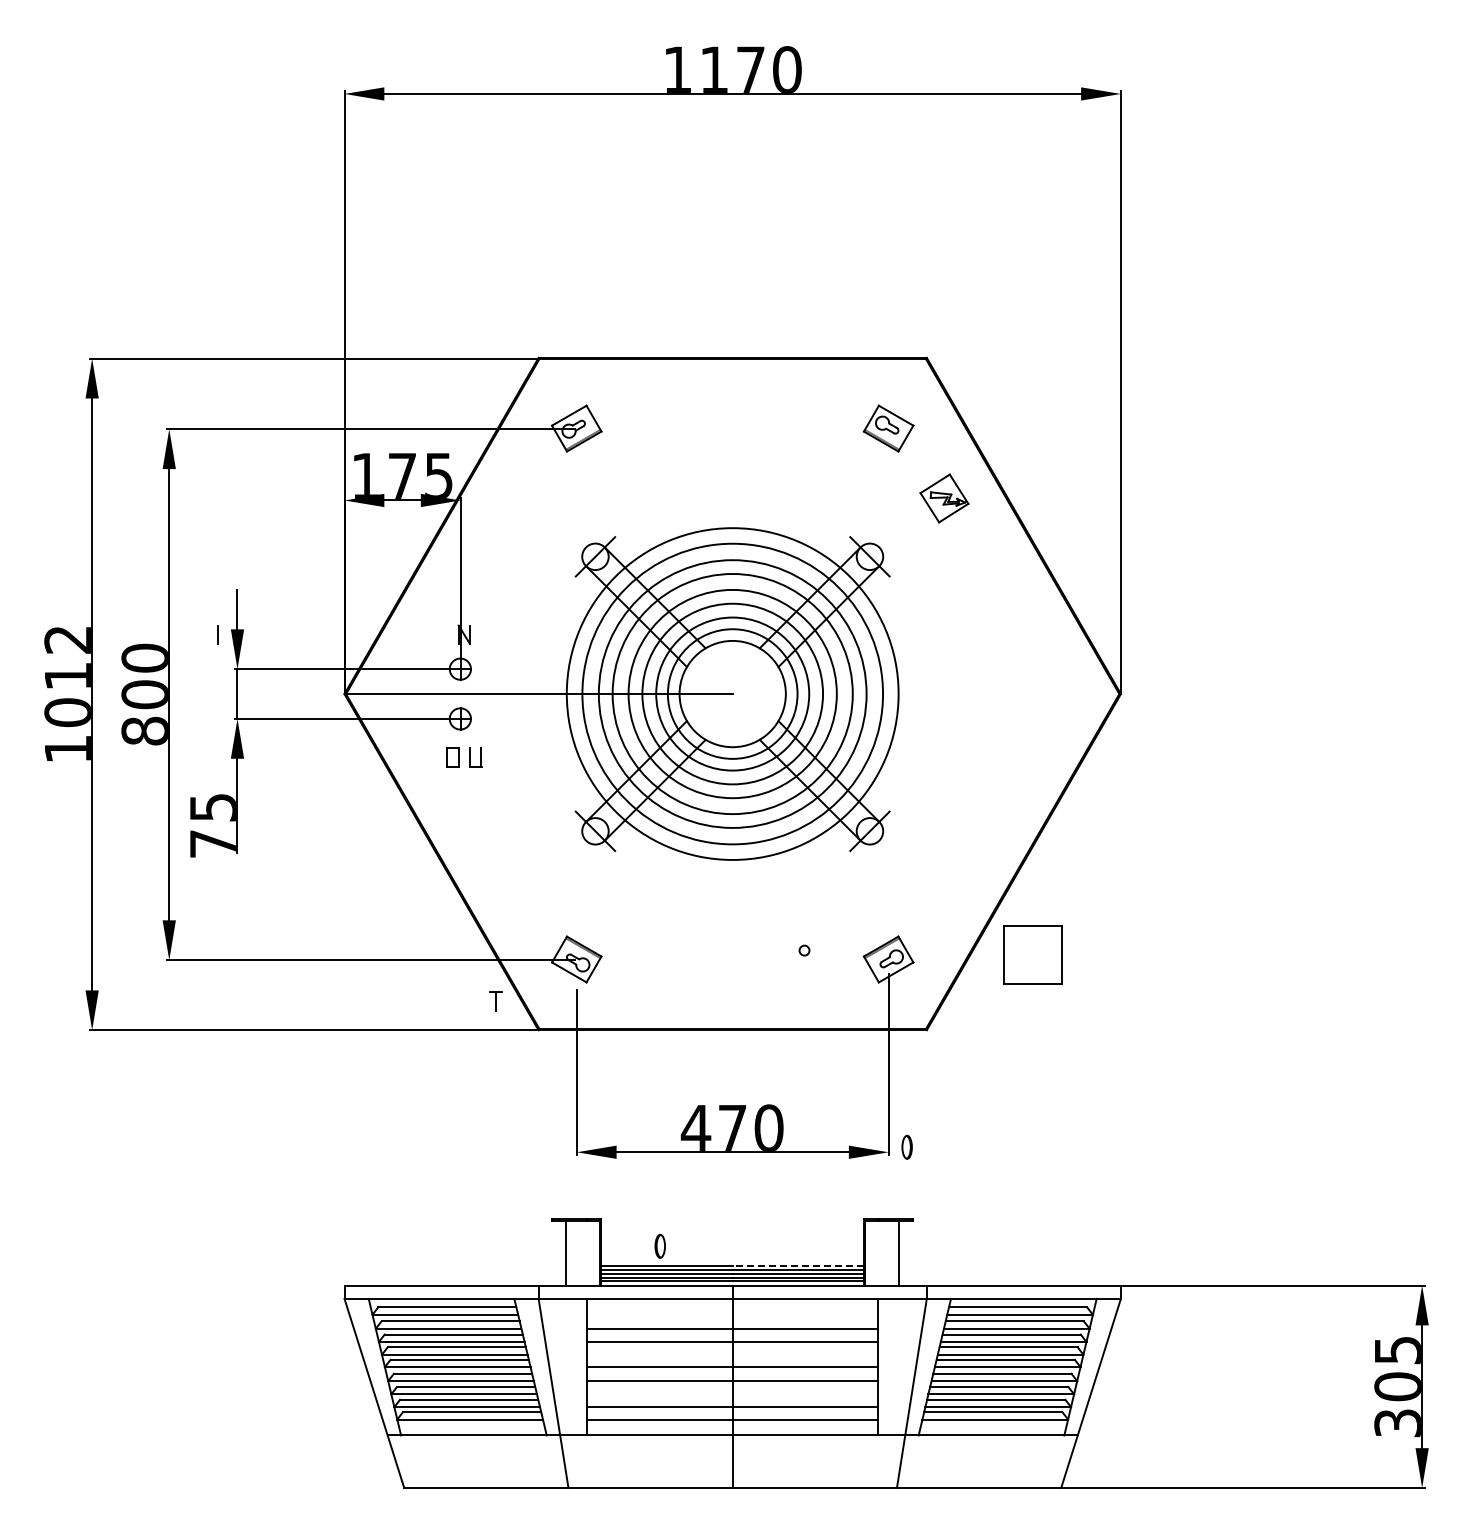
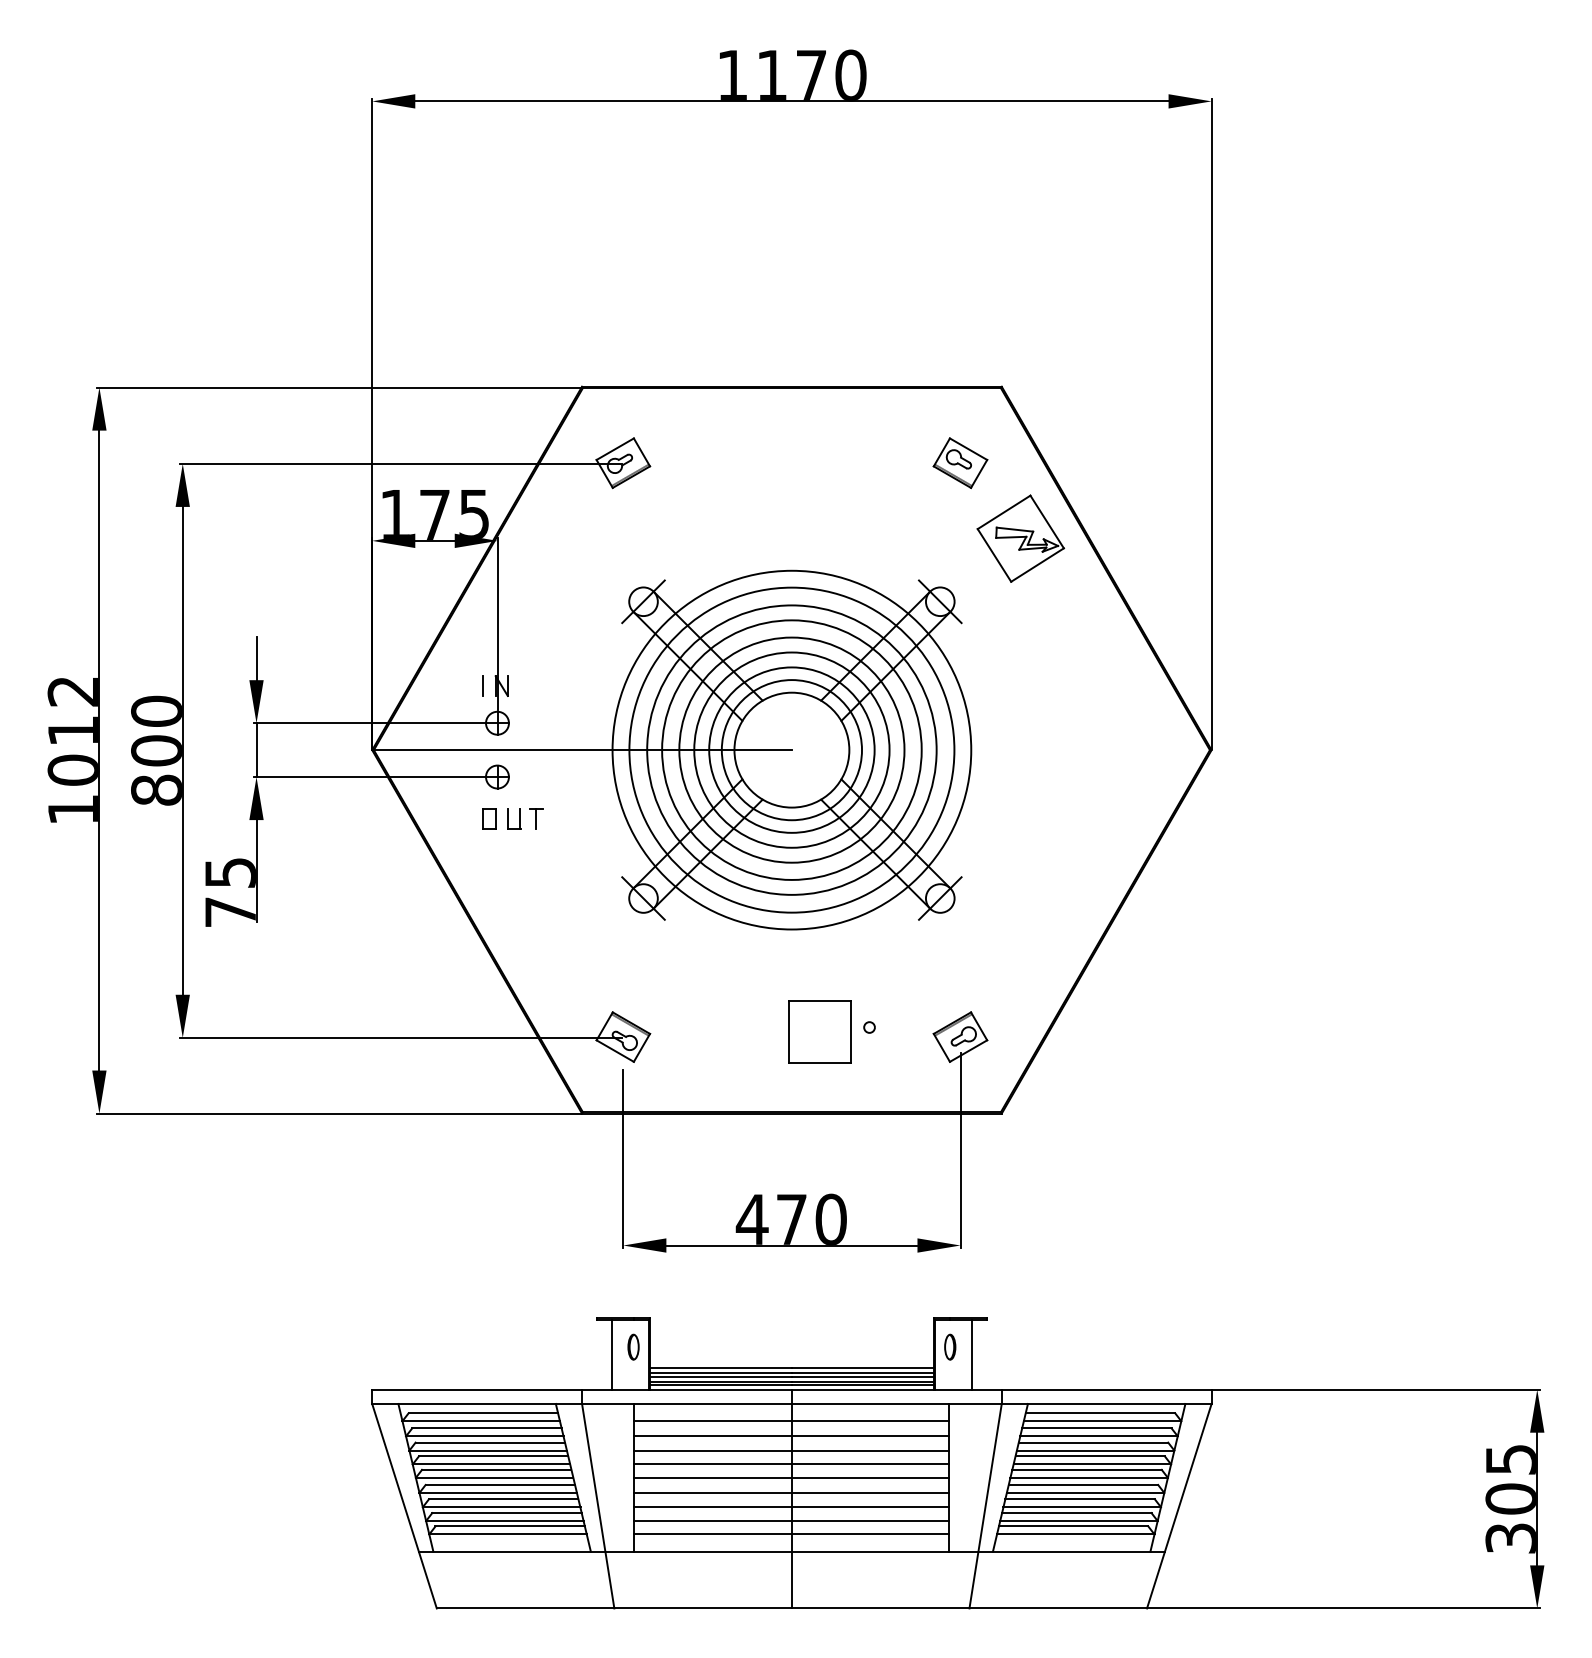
part: (944, 498) -> (1020, 538), size x1.67
line: (217, 634) -> (482, 685), moved
part: (1032, 954) -> (819, 1031), moved
part: (495, 1001) -> (535, 818), moved
part: (906, 1146) -> (949, 1346), moved
part: (659, 1245) -> (632, 1346), moved
line: (798, 1265) -> (863, 1367), dashed -> solid
line: (732, 1314) -> (791, 1420), added
line: (732, 1354) -> (791, 1464), added
line: (732, 1394) -> (791, 1507), added

